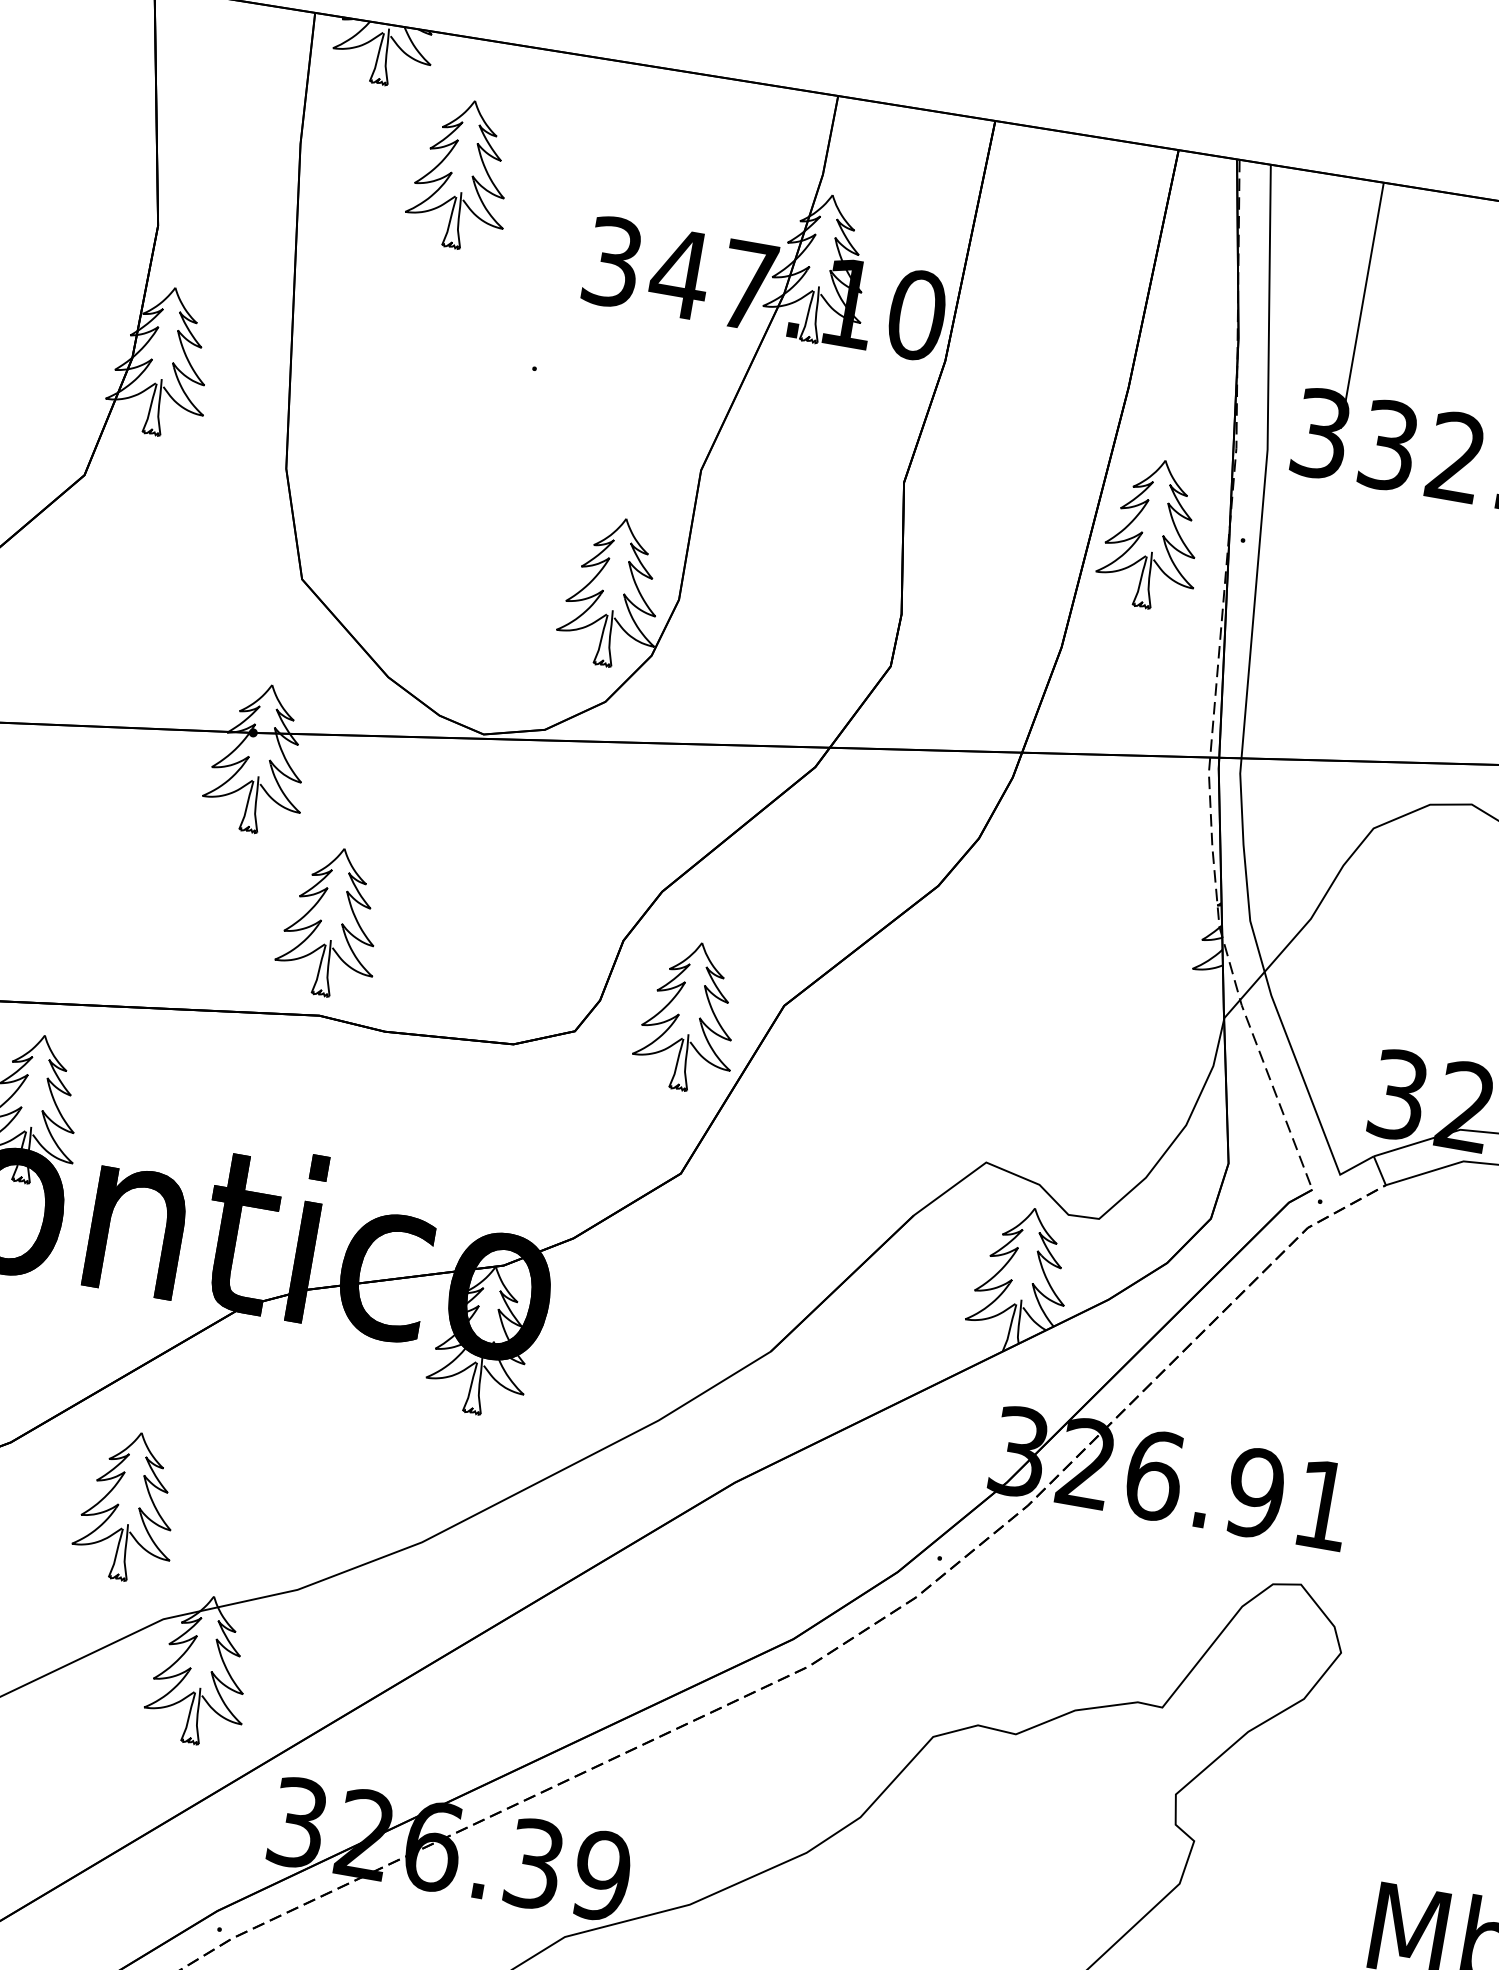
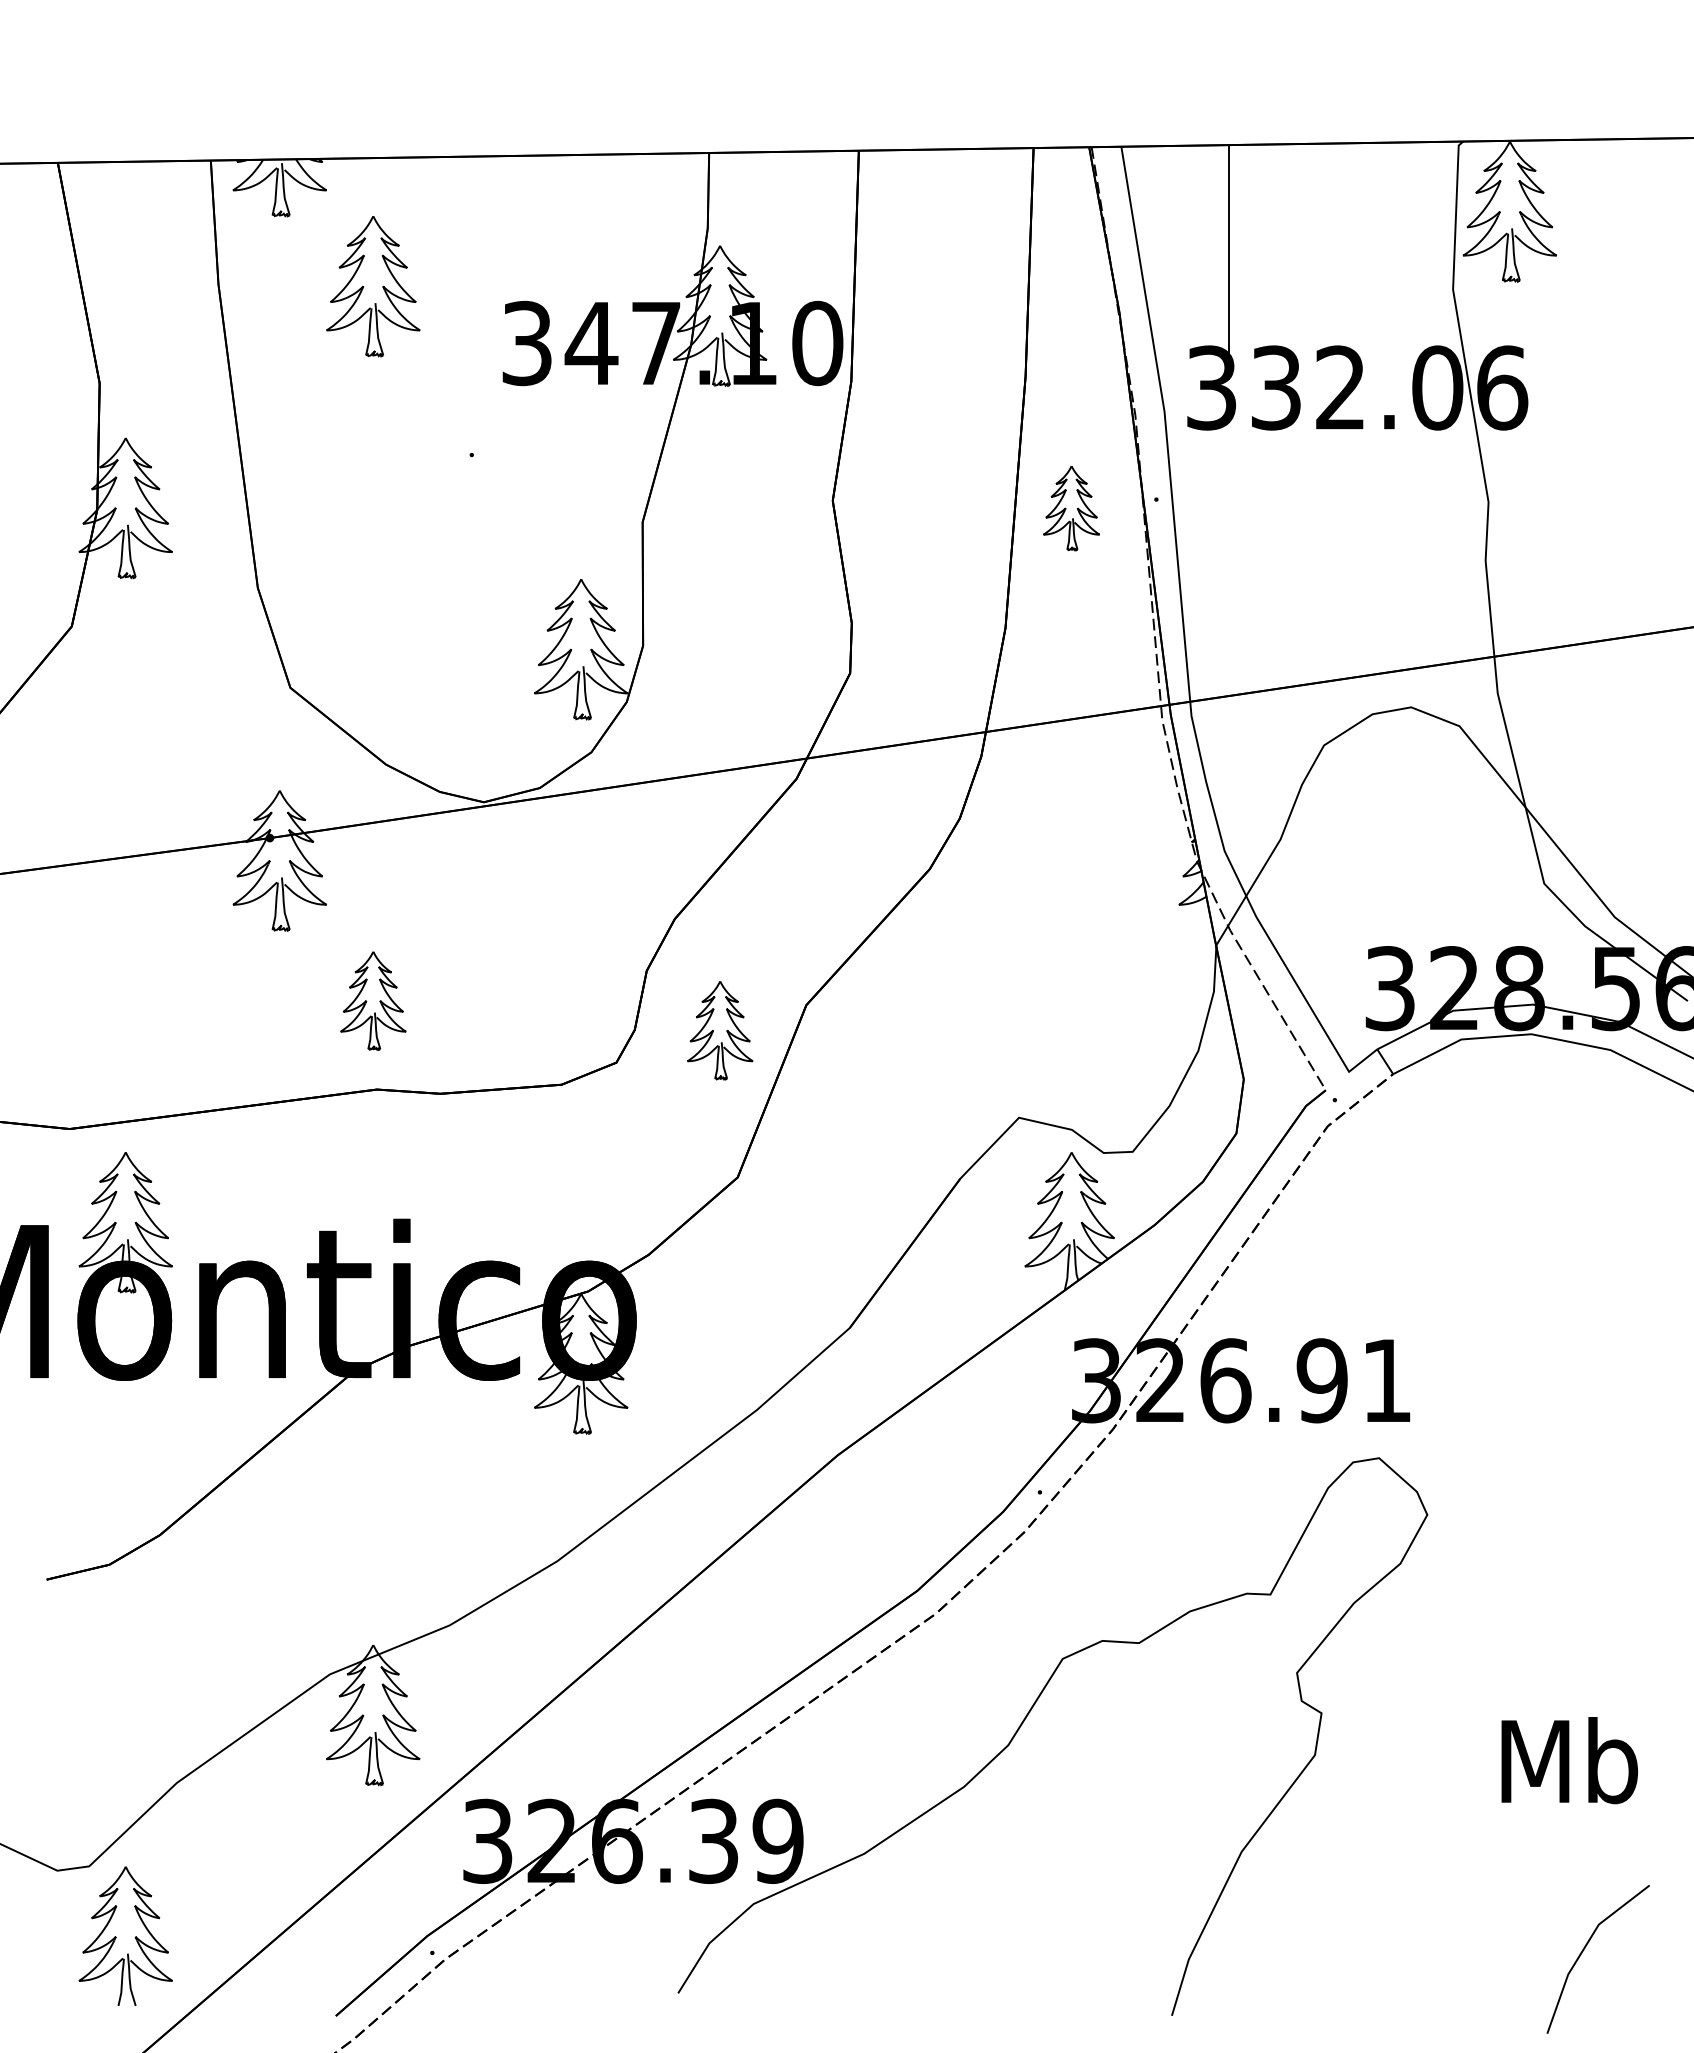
part: (1152, 534) -> (1071, 508), size x0.6
part: (331, 921) -> (373, 1000), size x0.7
part: (689, 1016) -> (720, 1030), size x0.7
part: (128, 1506) -> (279, 1575), removed

